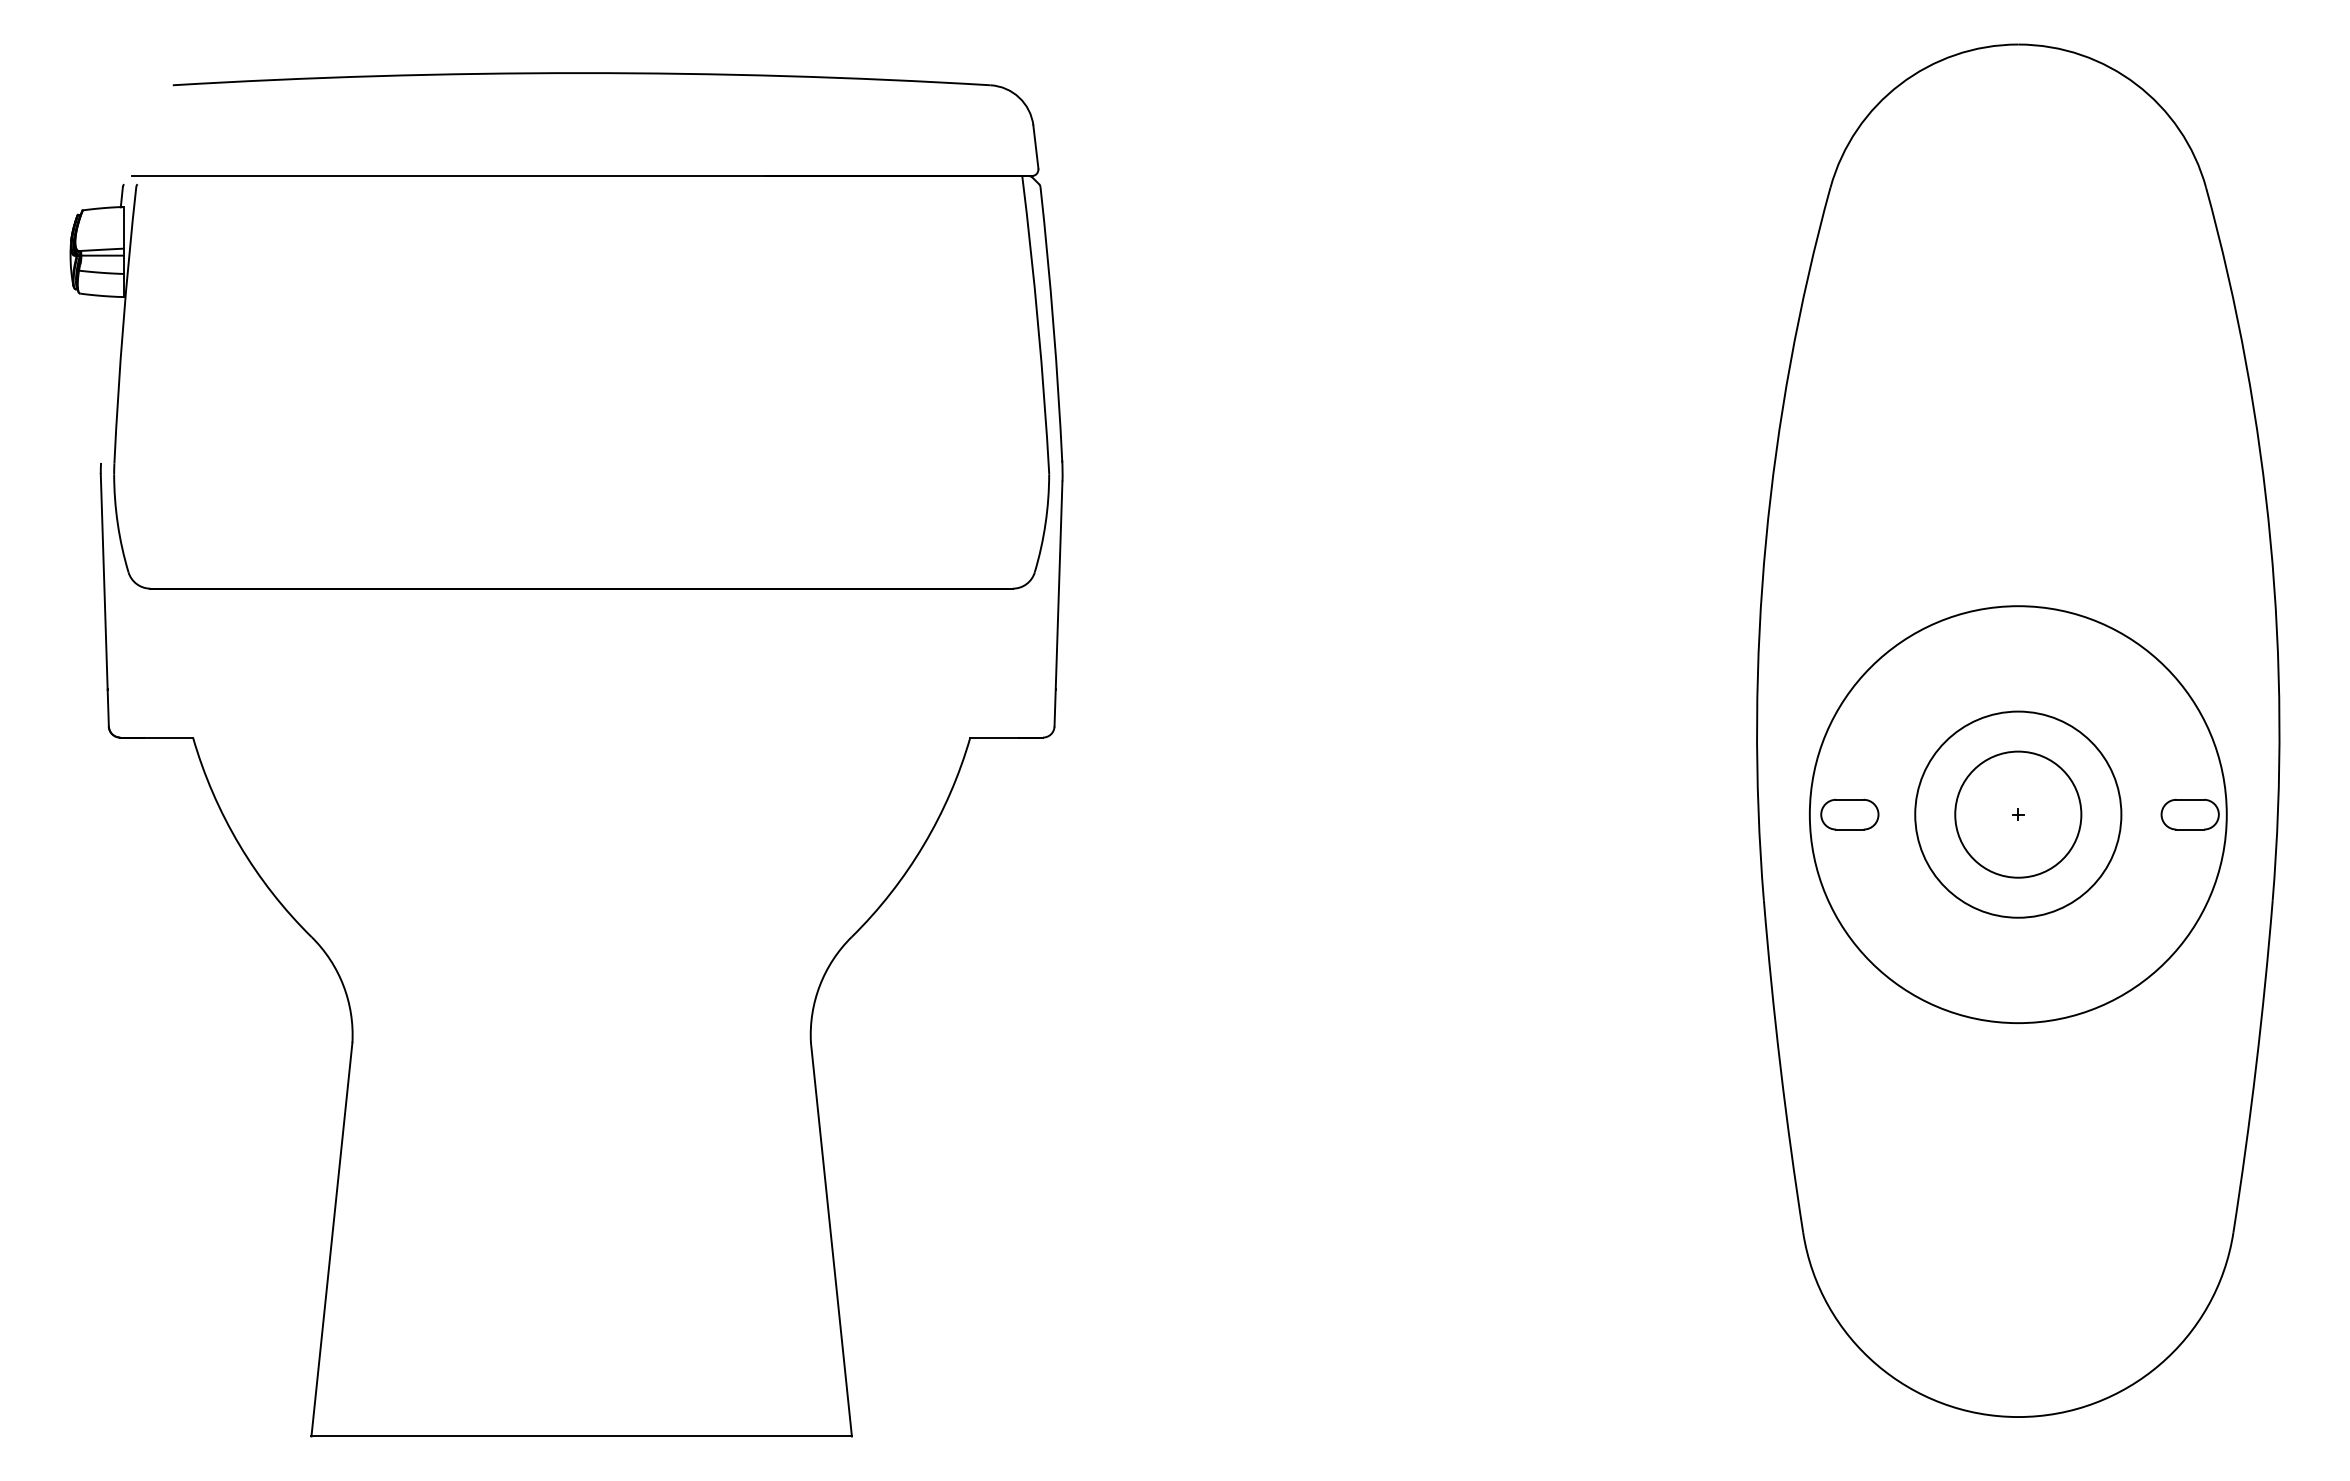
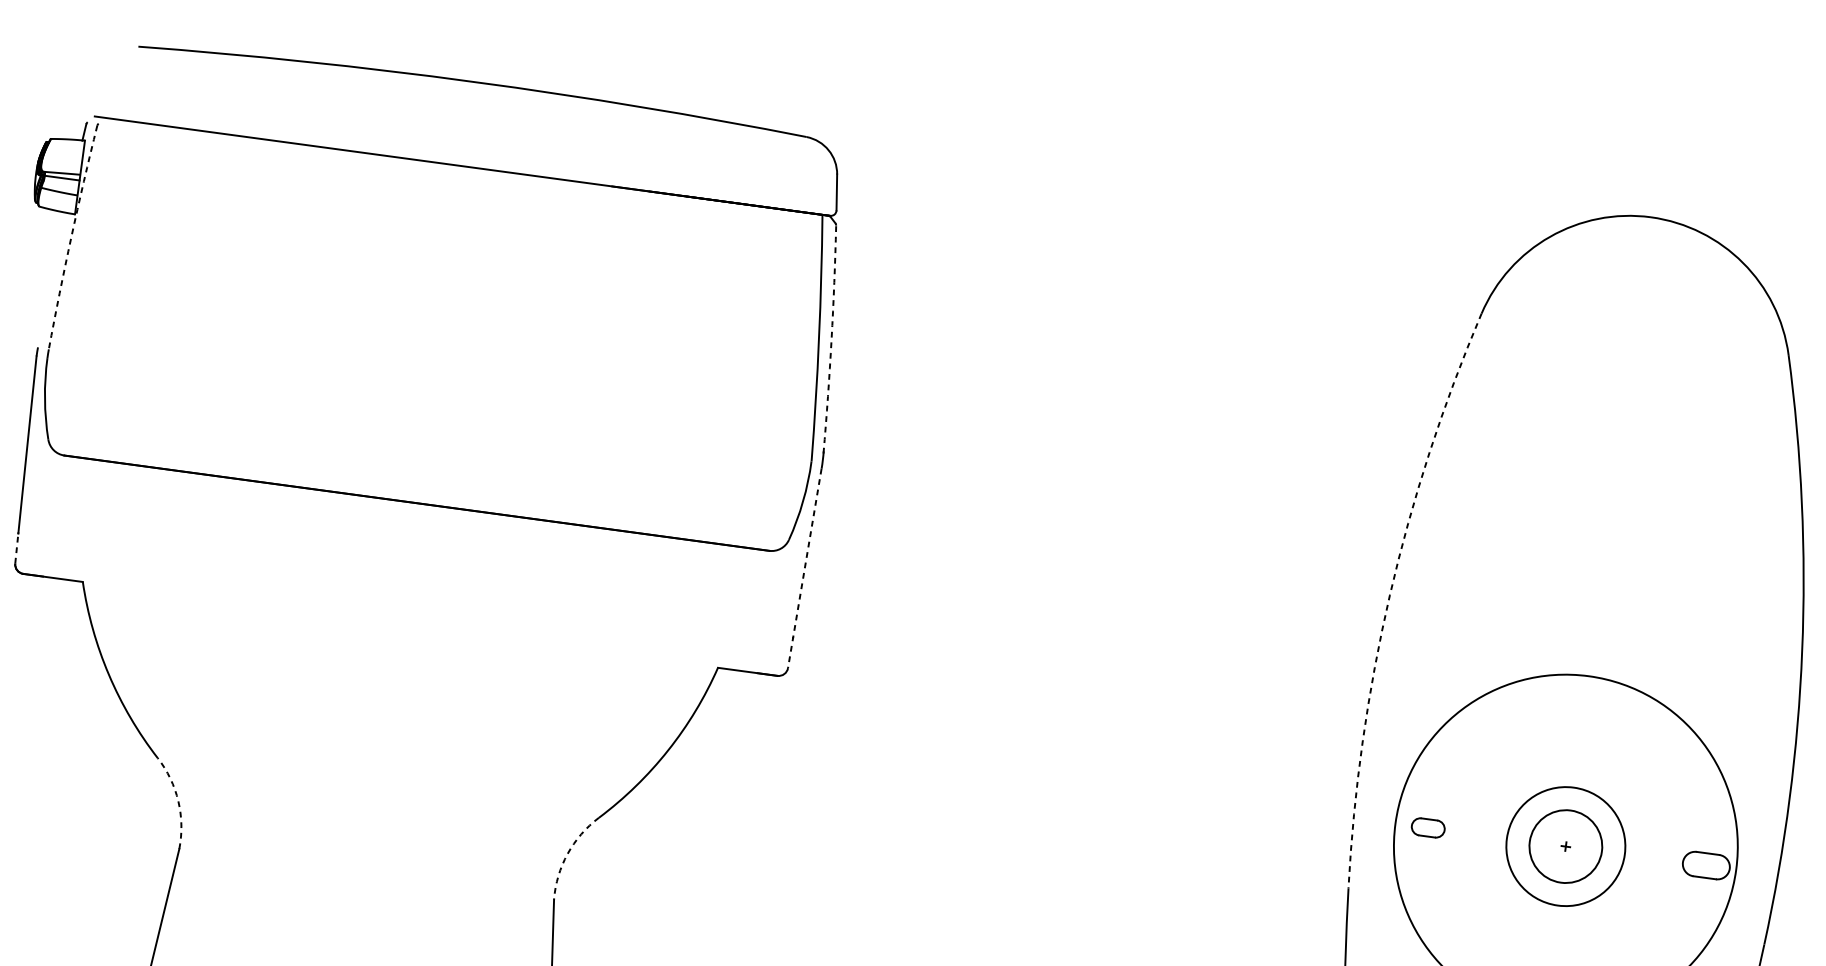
arc: (1053, 324) -> (831, 339), solid -> dashed
arc: (123, 325) -> (71, 237), solid -> dashed
arc: (1766, 541) -> (1390, 595), solid -> dashed
line: (1058, 604) -> (804, 568), solid -> dashed
line: (108, 707) -> (17, 548), solid -> dashed
part: (1849, 814) -> (1427, 827), size x0.7
circle: (2018, 814) -> (1566, 846), size x0.7
circle: (2018, 814) -> (1566, 846), size x0.7
arc: (343, 985) -> (178, 801), solid -> dashed
arc: (819, 985) -> (567, 853), solid -> dashed

